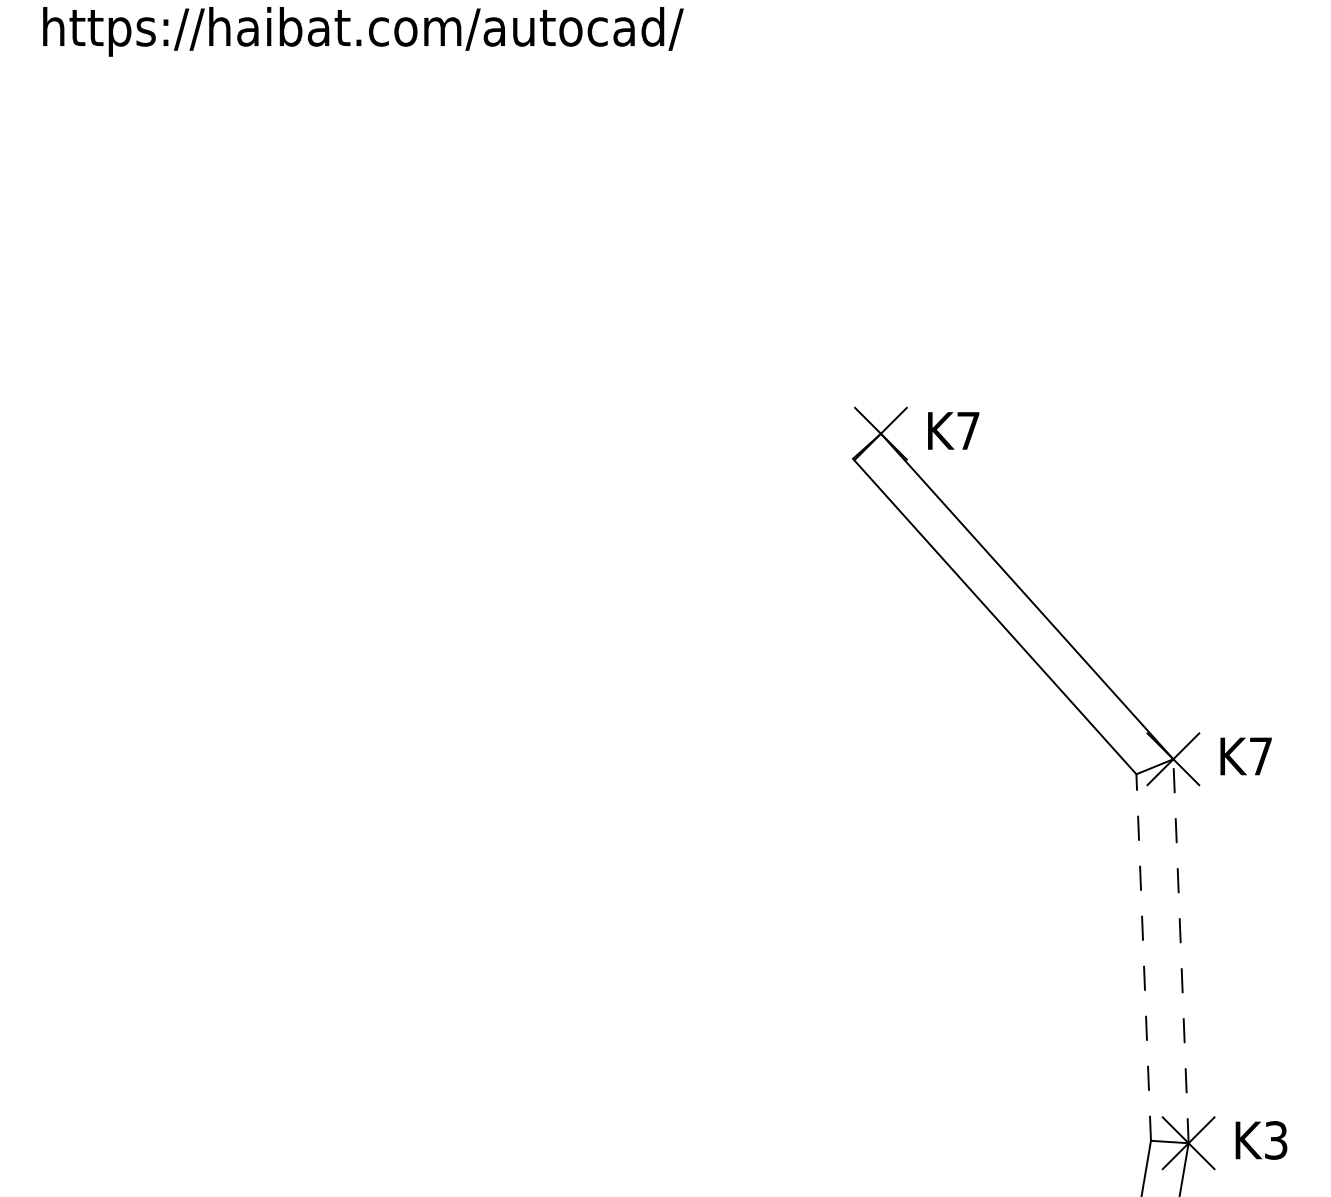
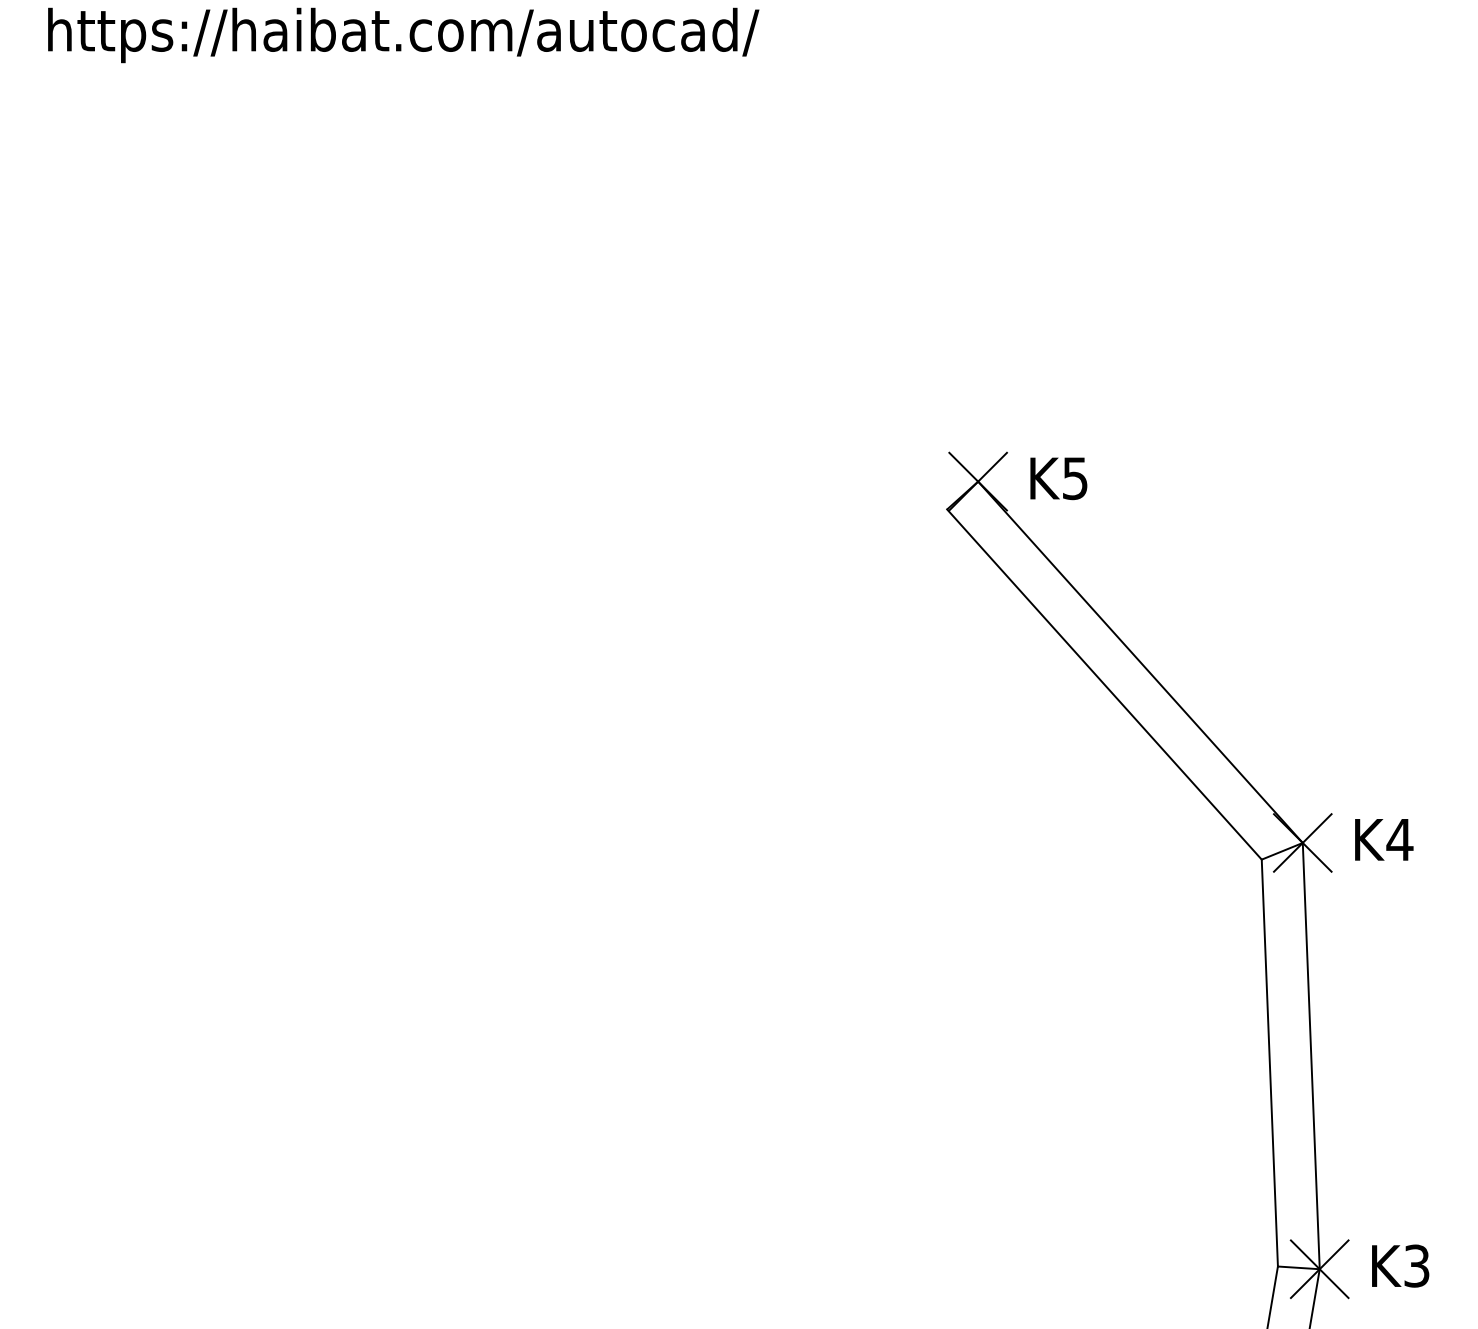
text: (968, 431) -> (1075, 479), K7 -> K5
text: (1260, 756) -> (1399, 839), K7 -> K4
line: (1180, 950) -> (1310, 1055), dashed -> solid
line: (1143, 957) -> (1269, 1063), dashed -> solid

